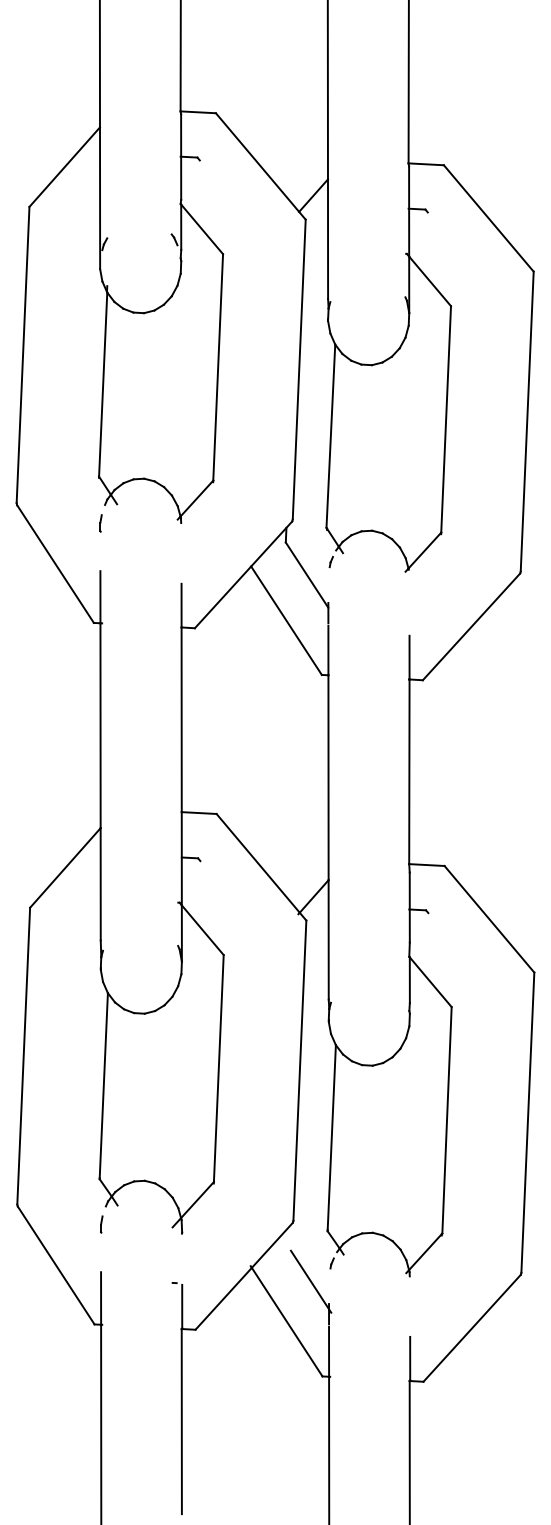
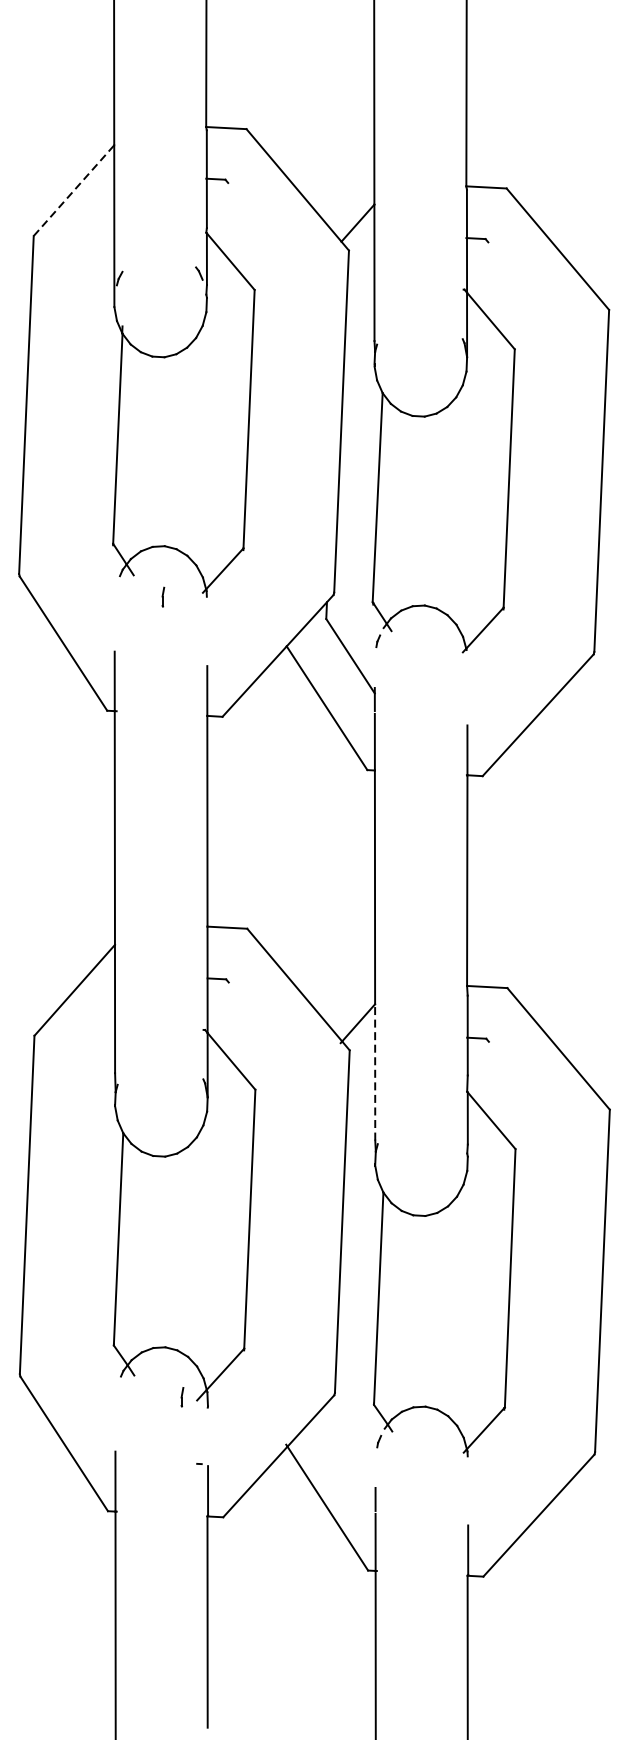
line: (65, 166) -> (74, 189), solid -> dashed
line: (100, 523) -> (162, 597), moved
line: (328, 939) -> (374, 1071), solid -> dashed
line: (101, 1224) -> (182, 1397), moved
line: (310, 1281) -> (354, 1462), removed

